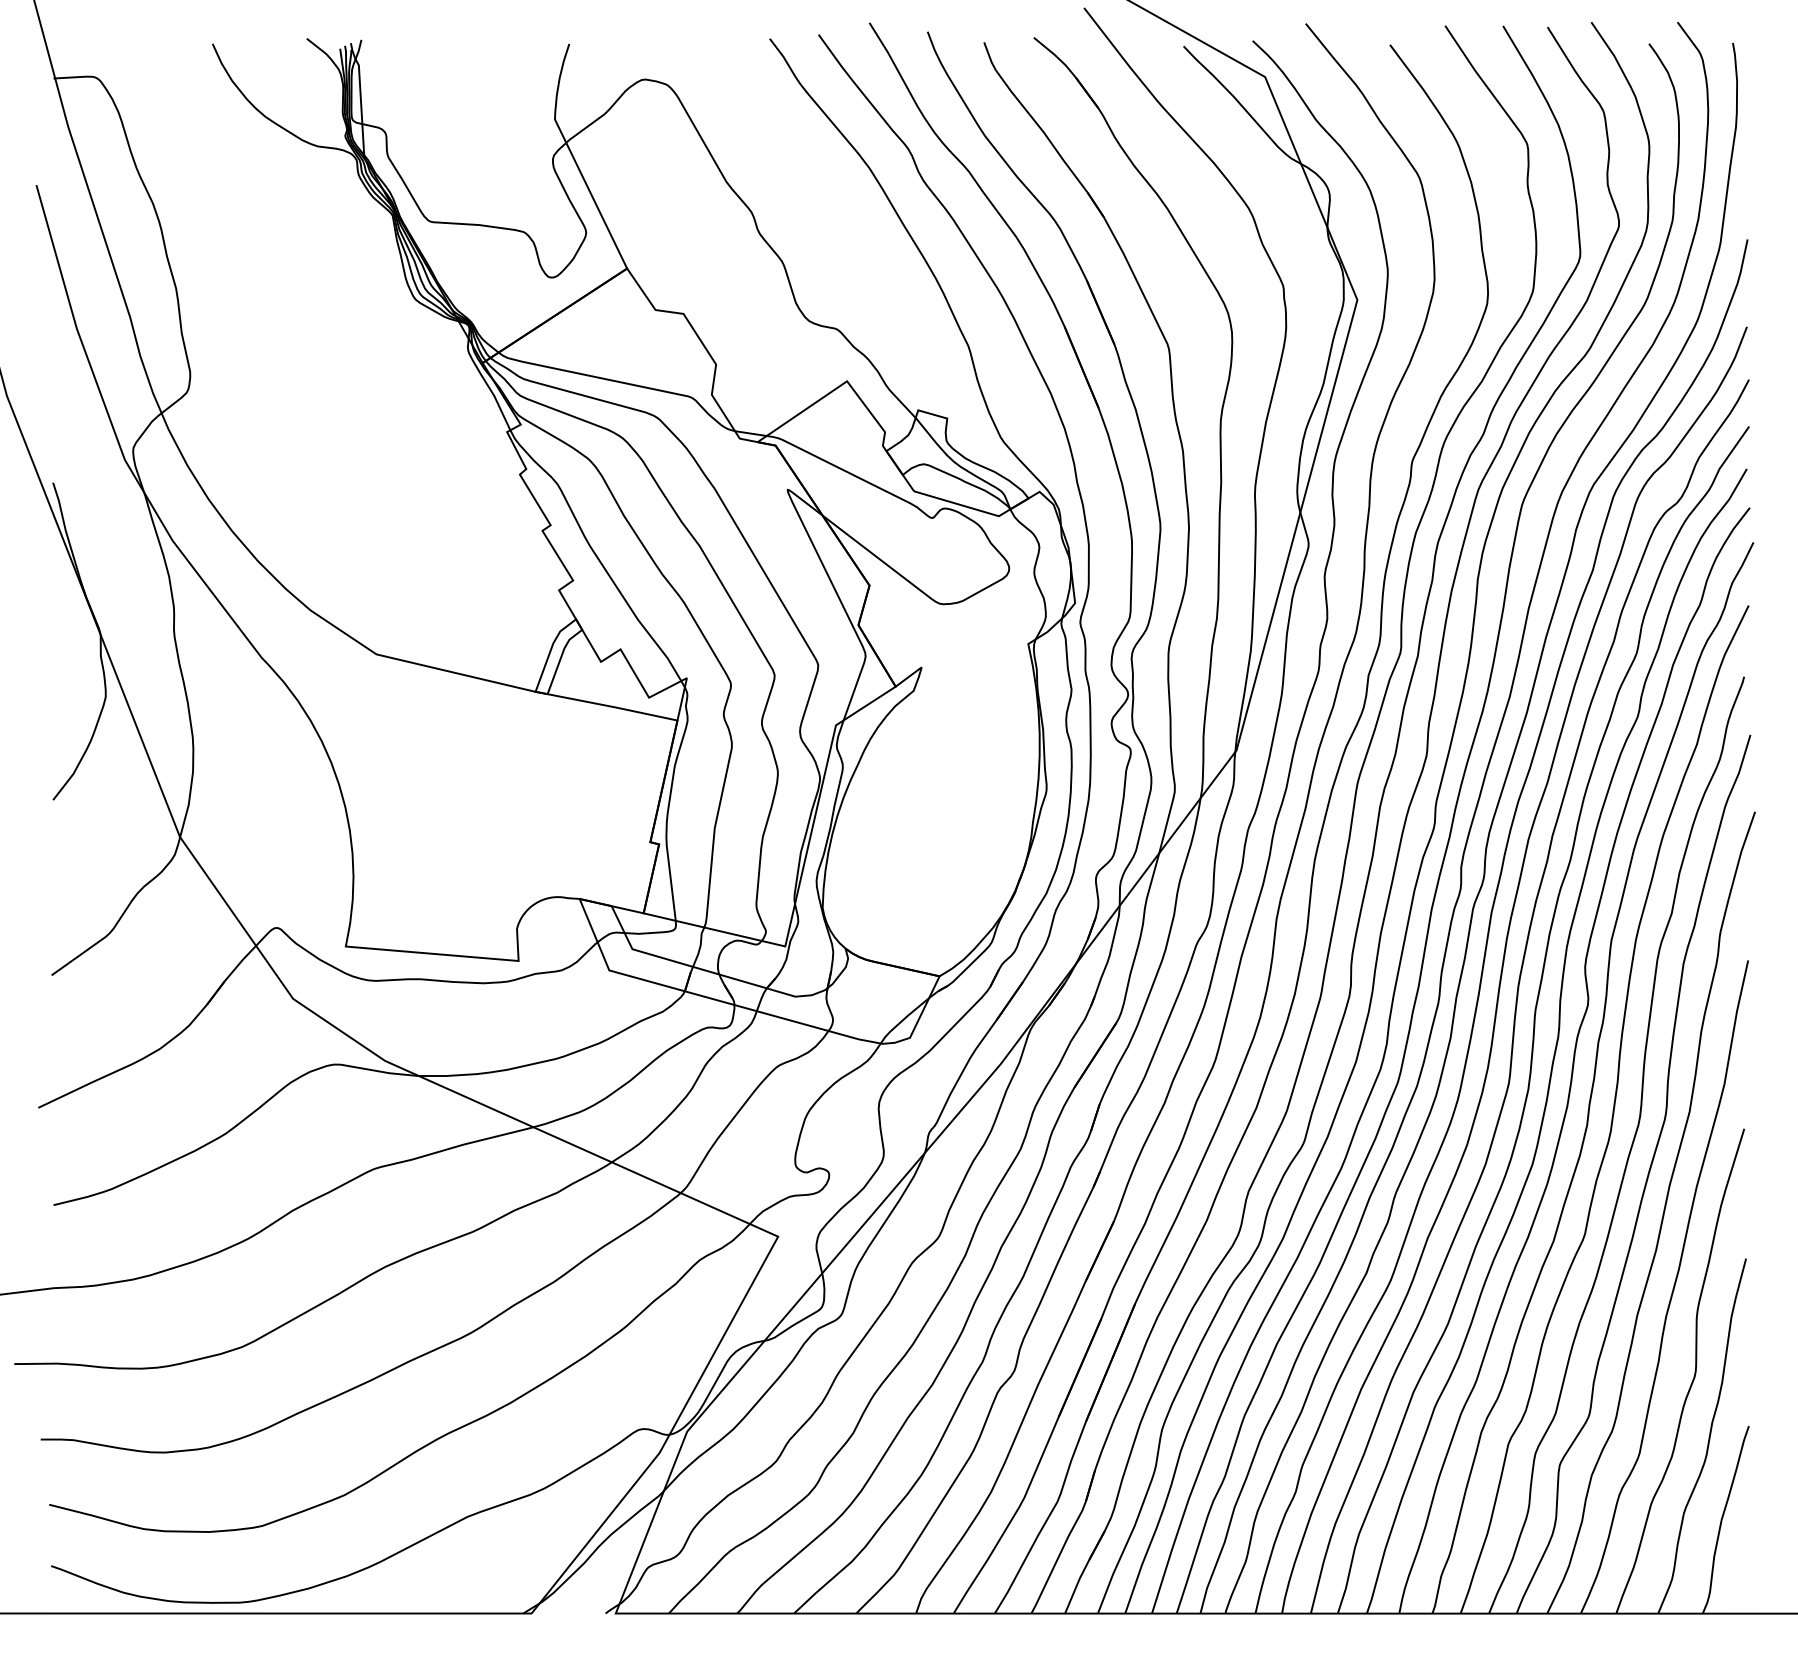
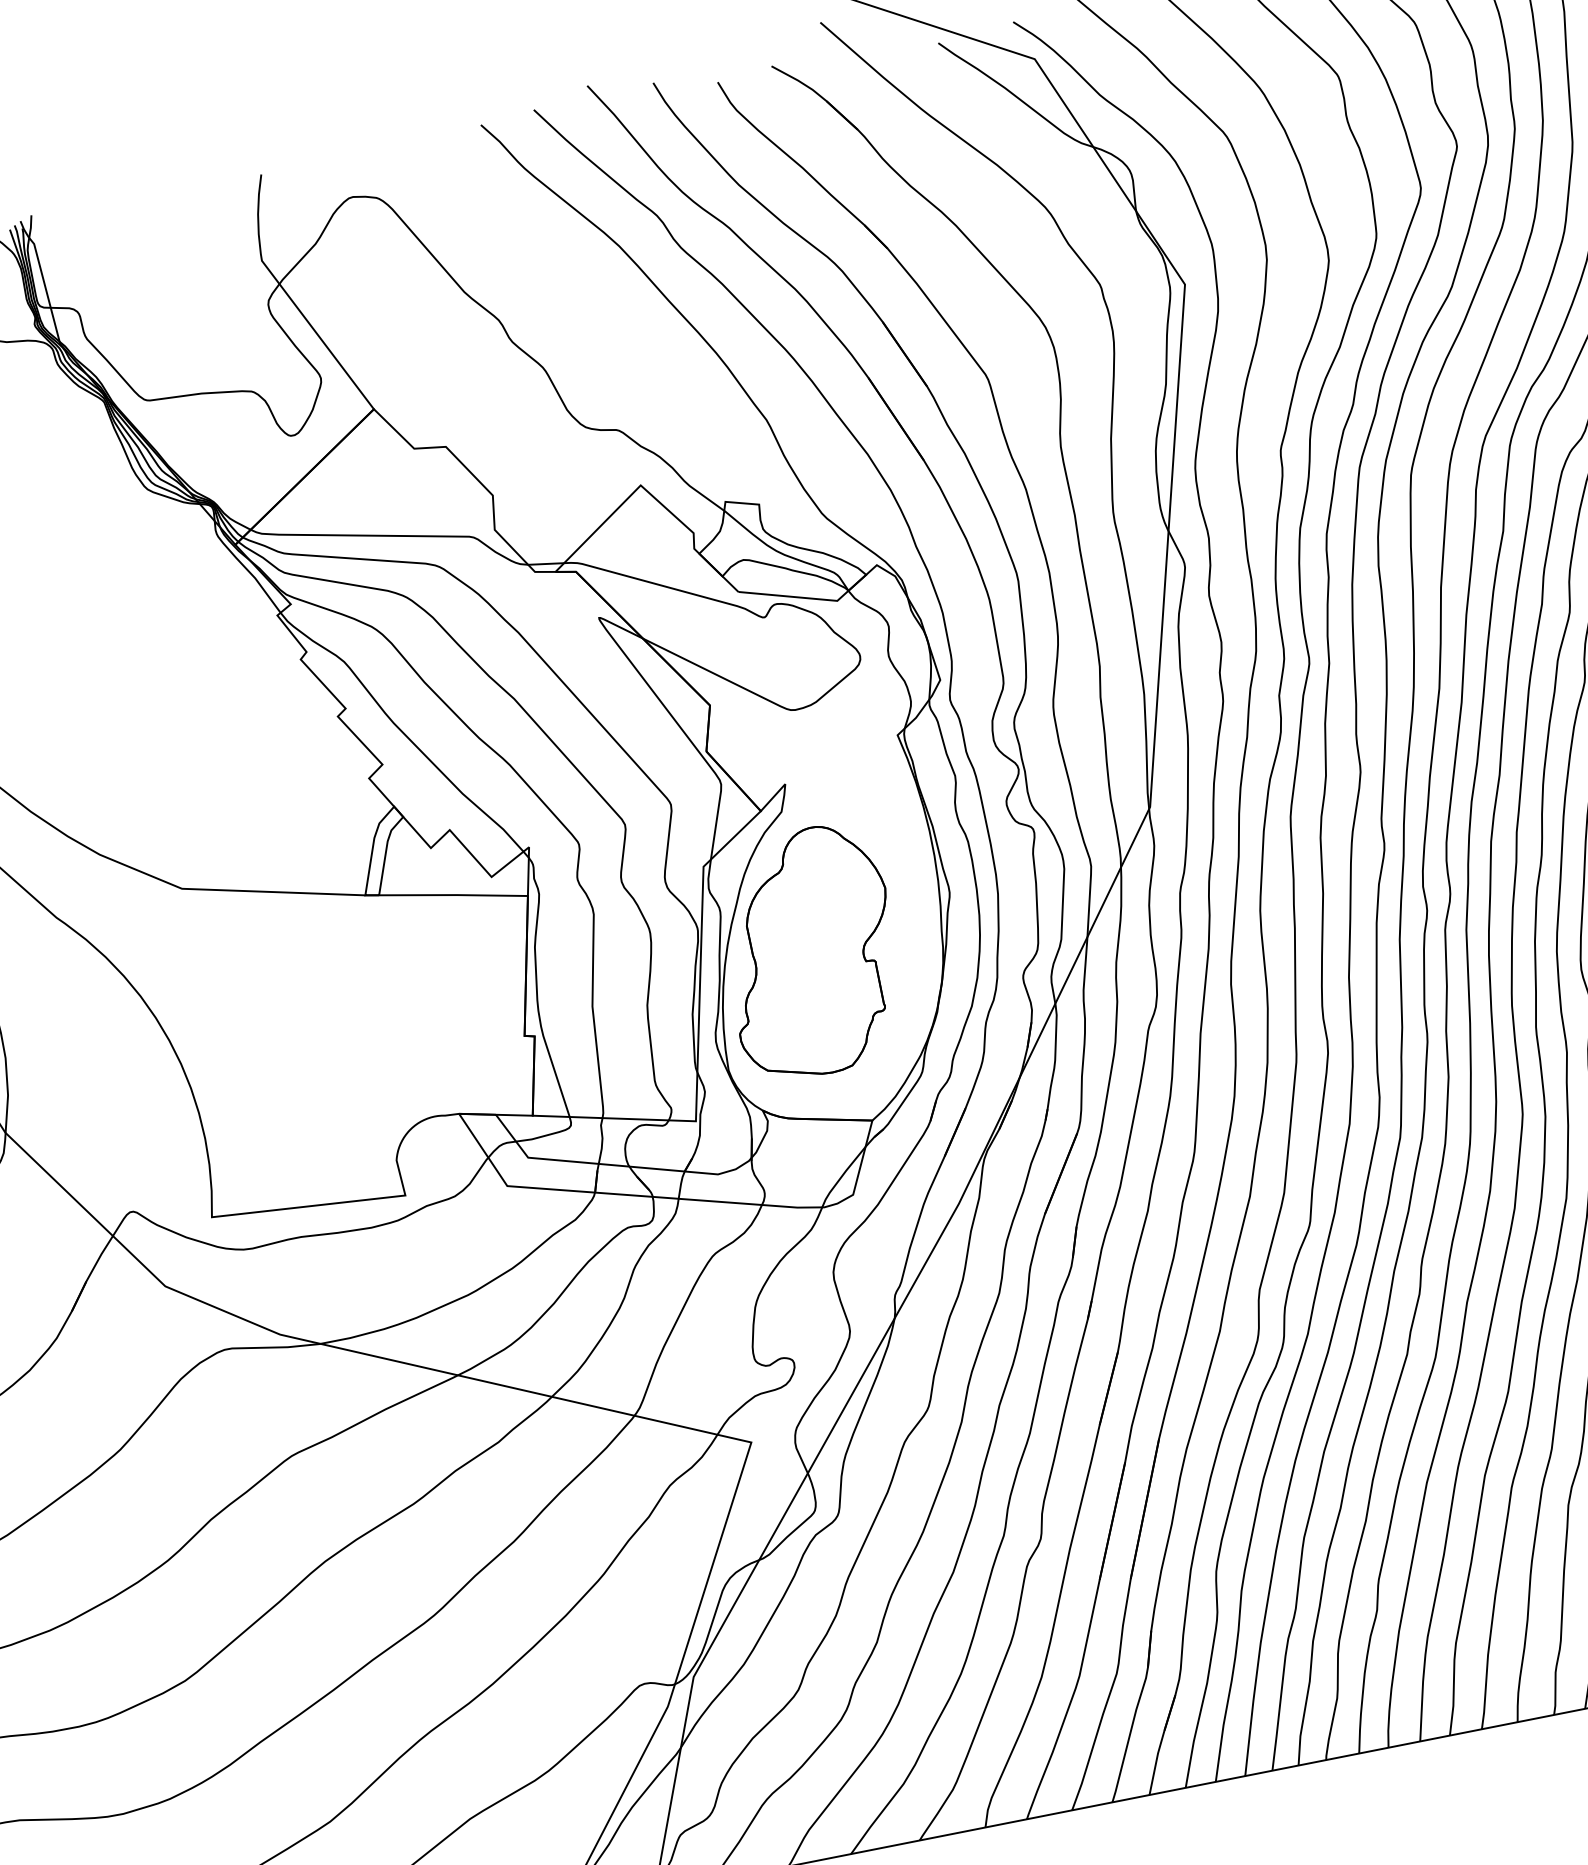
part: (914, 818) -> (810, 952), added

